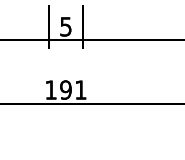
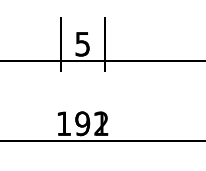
text: (80, 89) -> (101, 123), 191 -> 192

